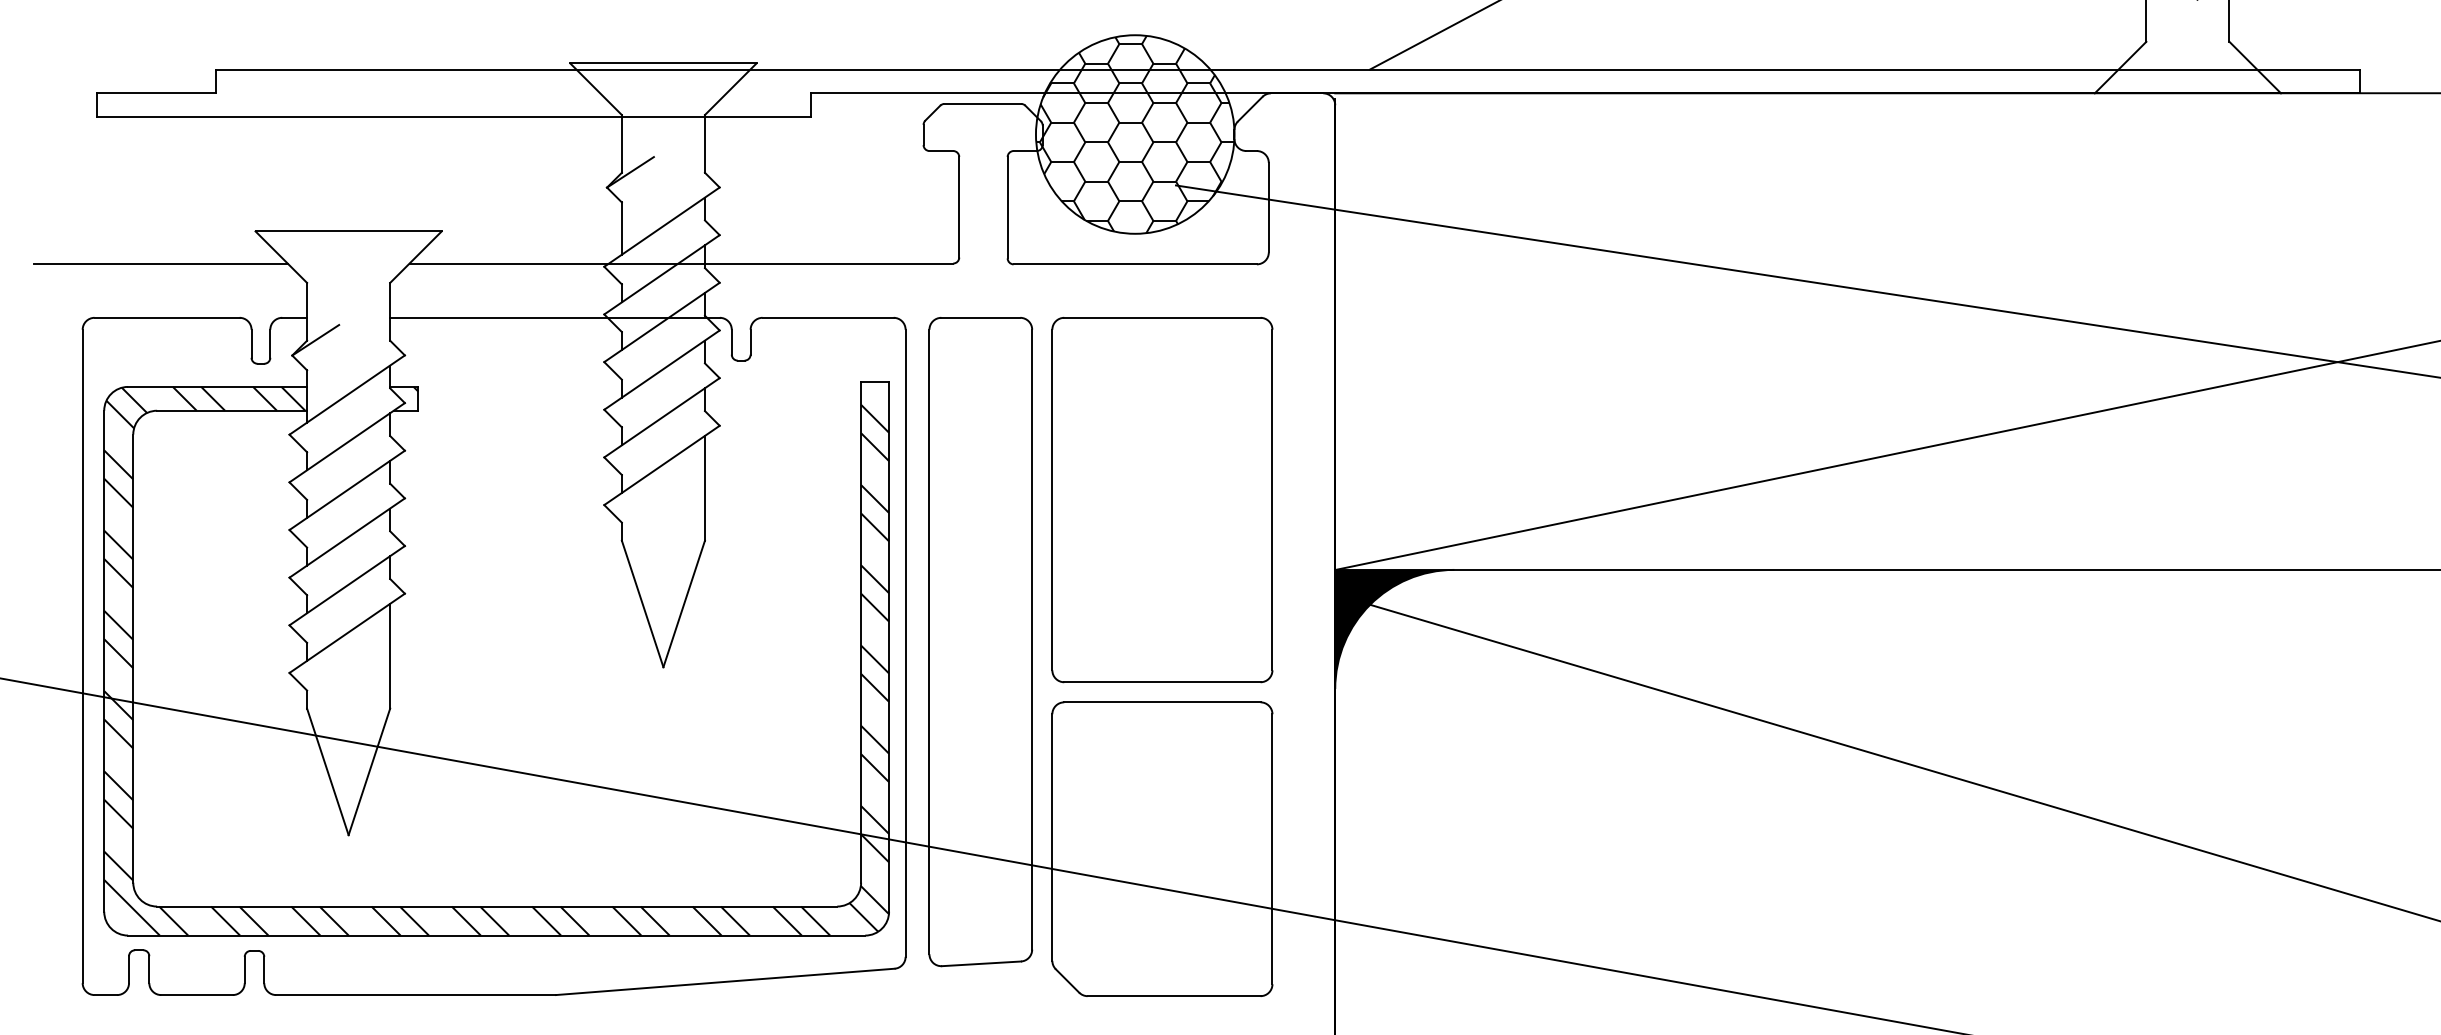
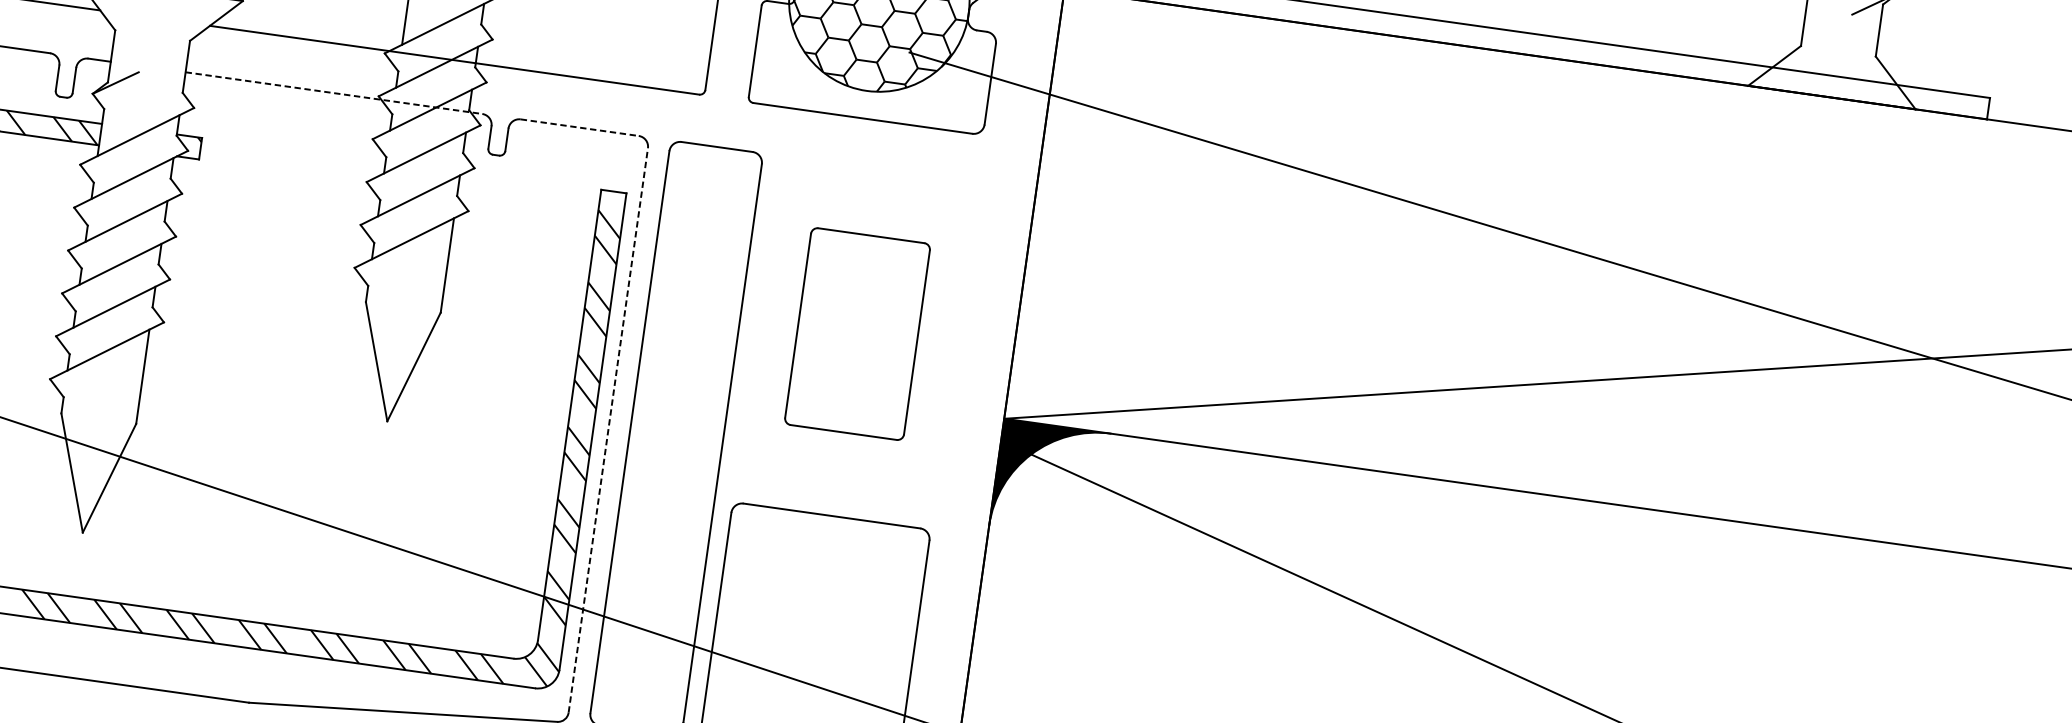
line: (555, 317) -> (334, 92), solid -> dashed
line: (828, 317) -> (580, 127), solid -> dashed
part: (1162, 500) -> (857, 334), size x0.6
line: (905, 643) -> (608, 430), solid -> dashed

